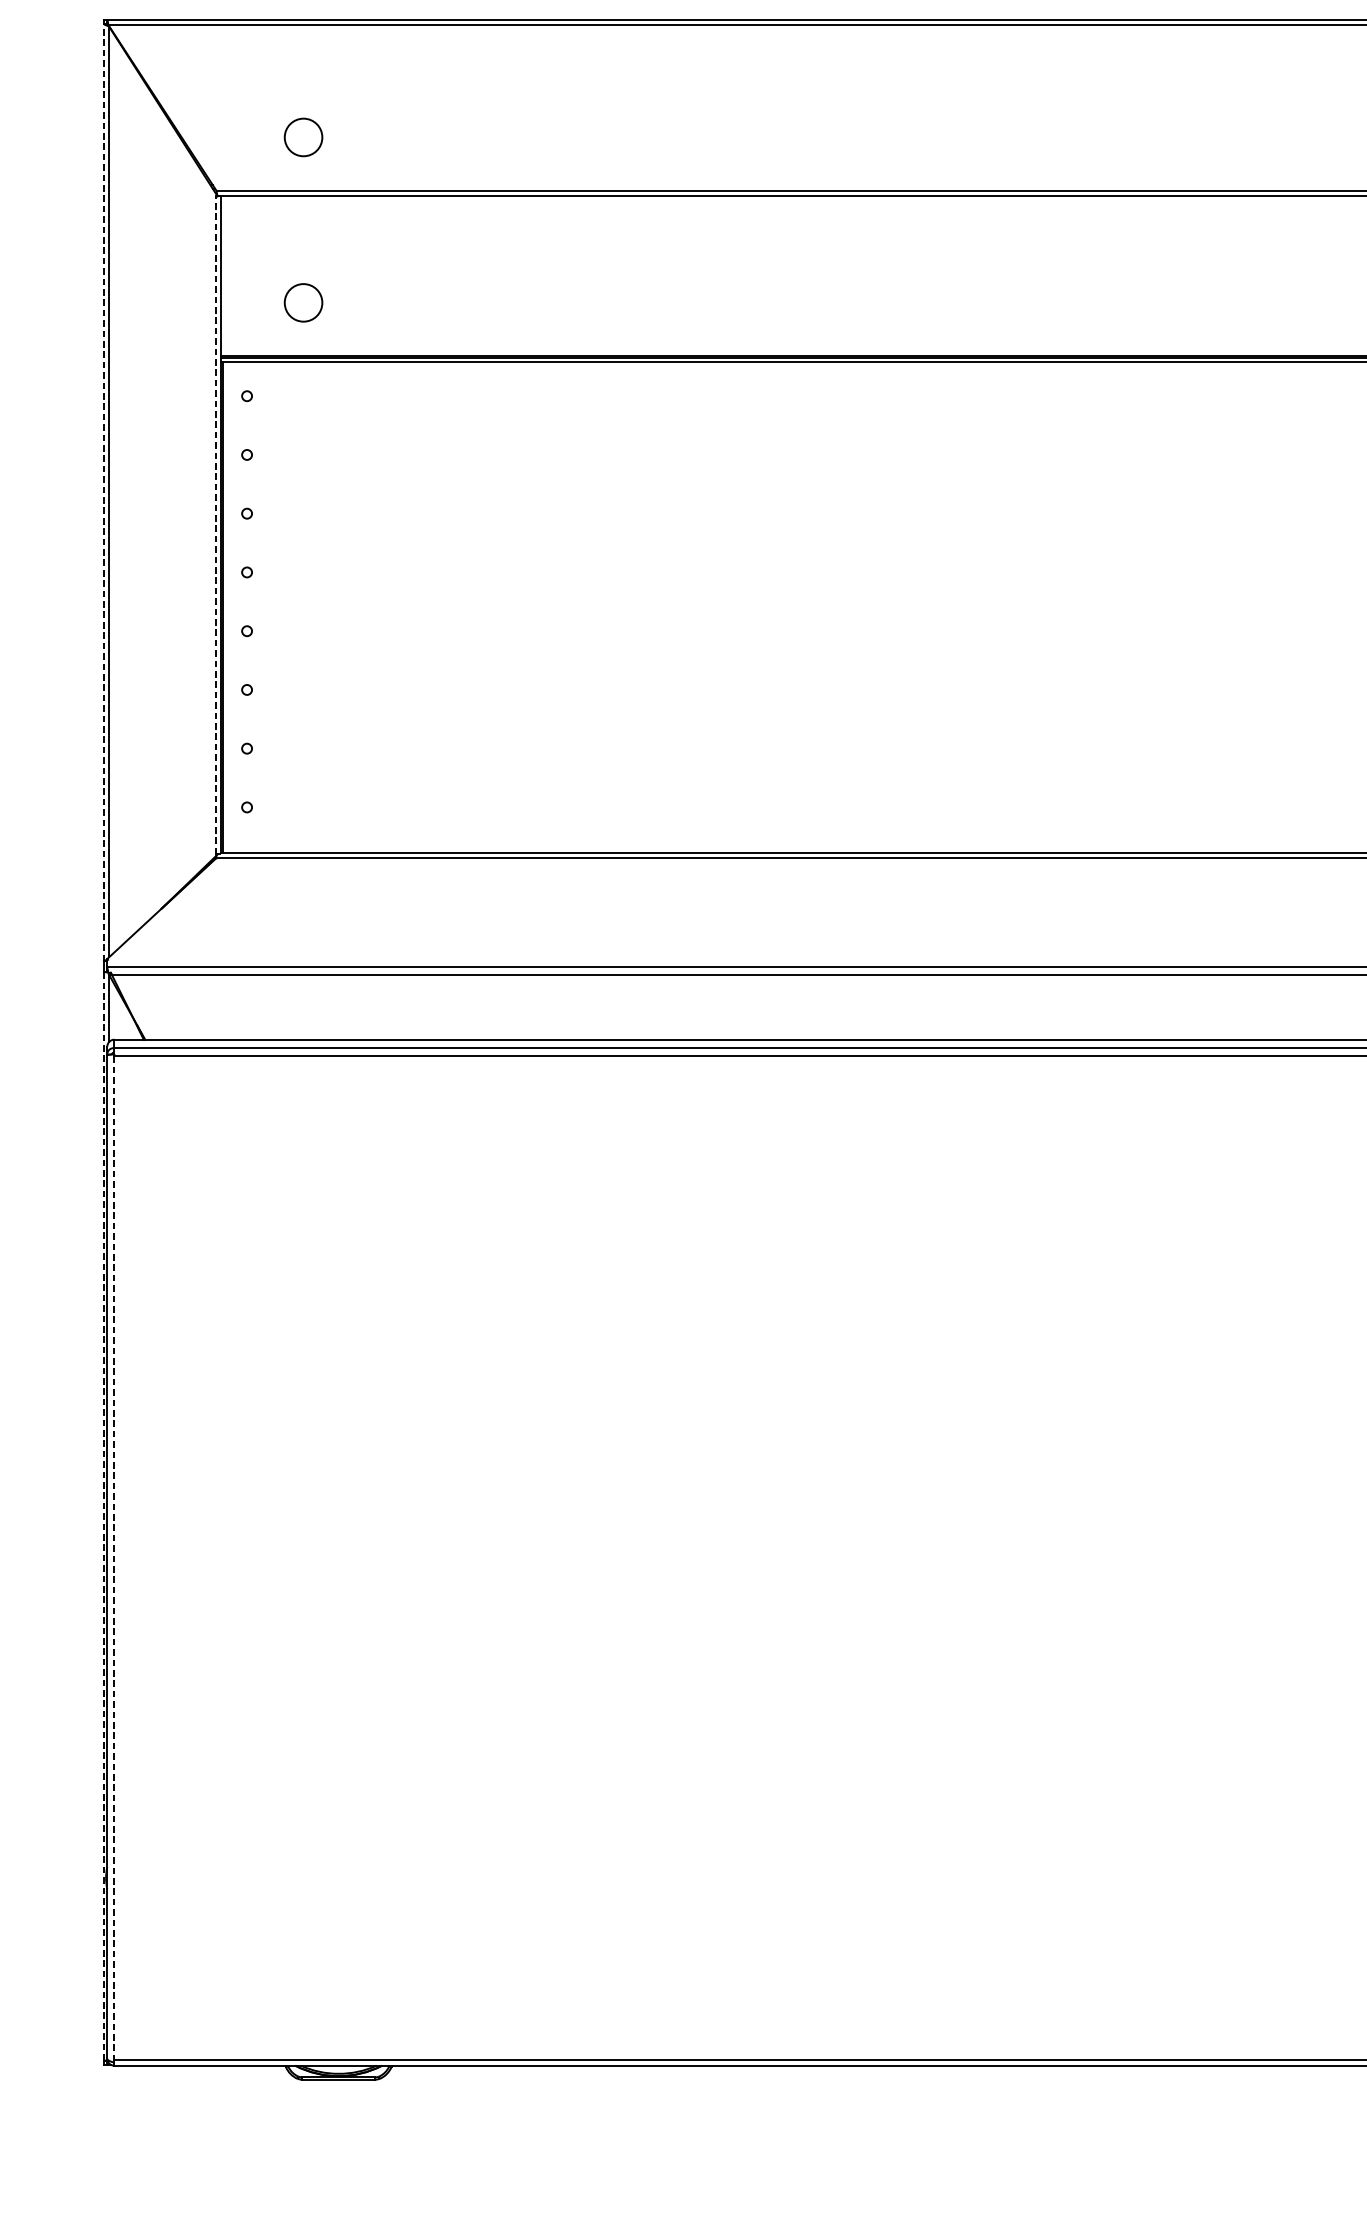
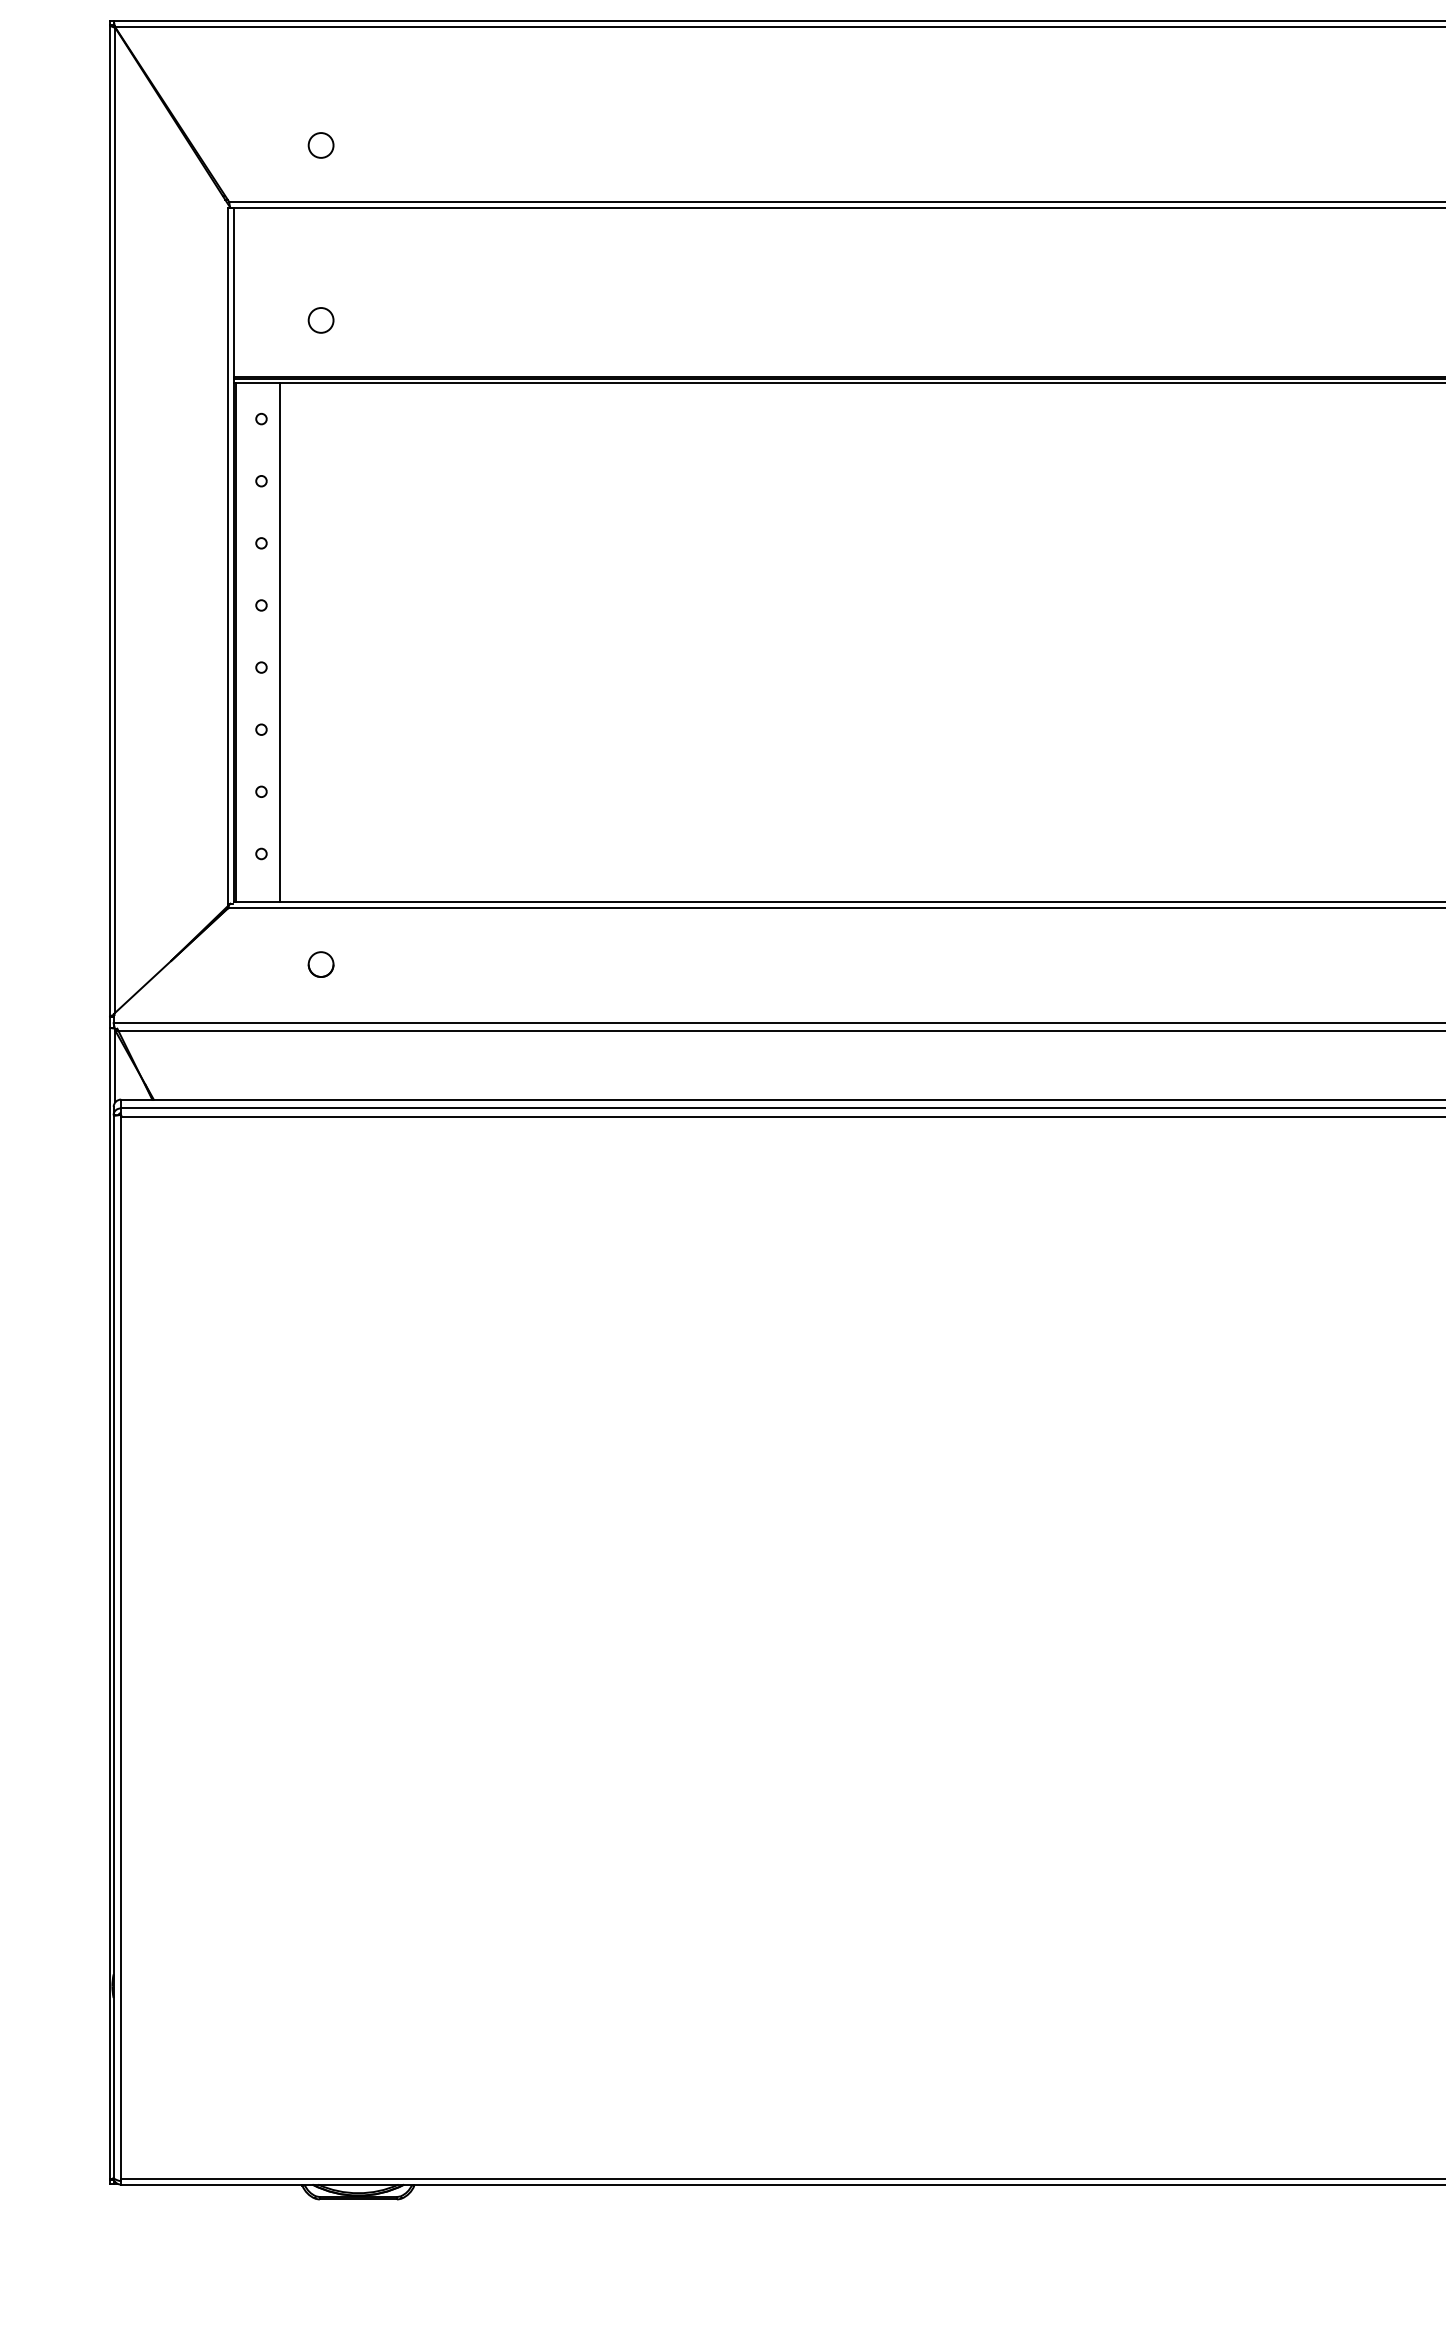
circle: (302, 137) -> (320, 145), size x0.62
circle: (302, 302) -> (320, 320), size x0.62
line: (103, 492) -> (109, 520), dashed -> solid
line: (215, 525) -> (228, 555), dashed -> solid
line: (265, 607) -> (280, 642), added
part: (302, 911) -> (320, 964), added
line: (103, 1516) -> (109, 1603), dashed -> solid
line: (114, 1557) -> (121, 1647), dashed -> solid

